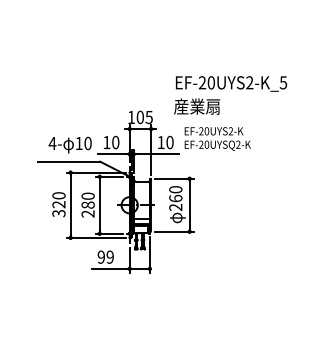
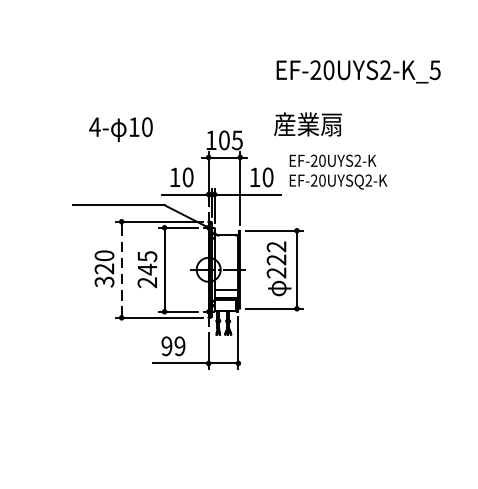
text: (231, 83) -> (358, 71), moved
text: (69, 144) -> (119, 128), moved
text: (175, 194) -> (276, 253), 260 -> 222
text: (87, 200) -> (146, 262), 280 -> 245
line: (70, 205) -> (121, 270), solid -> dashed

